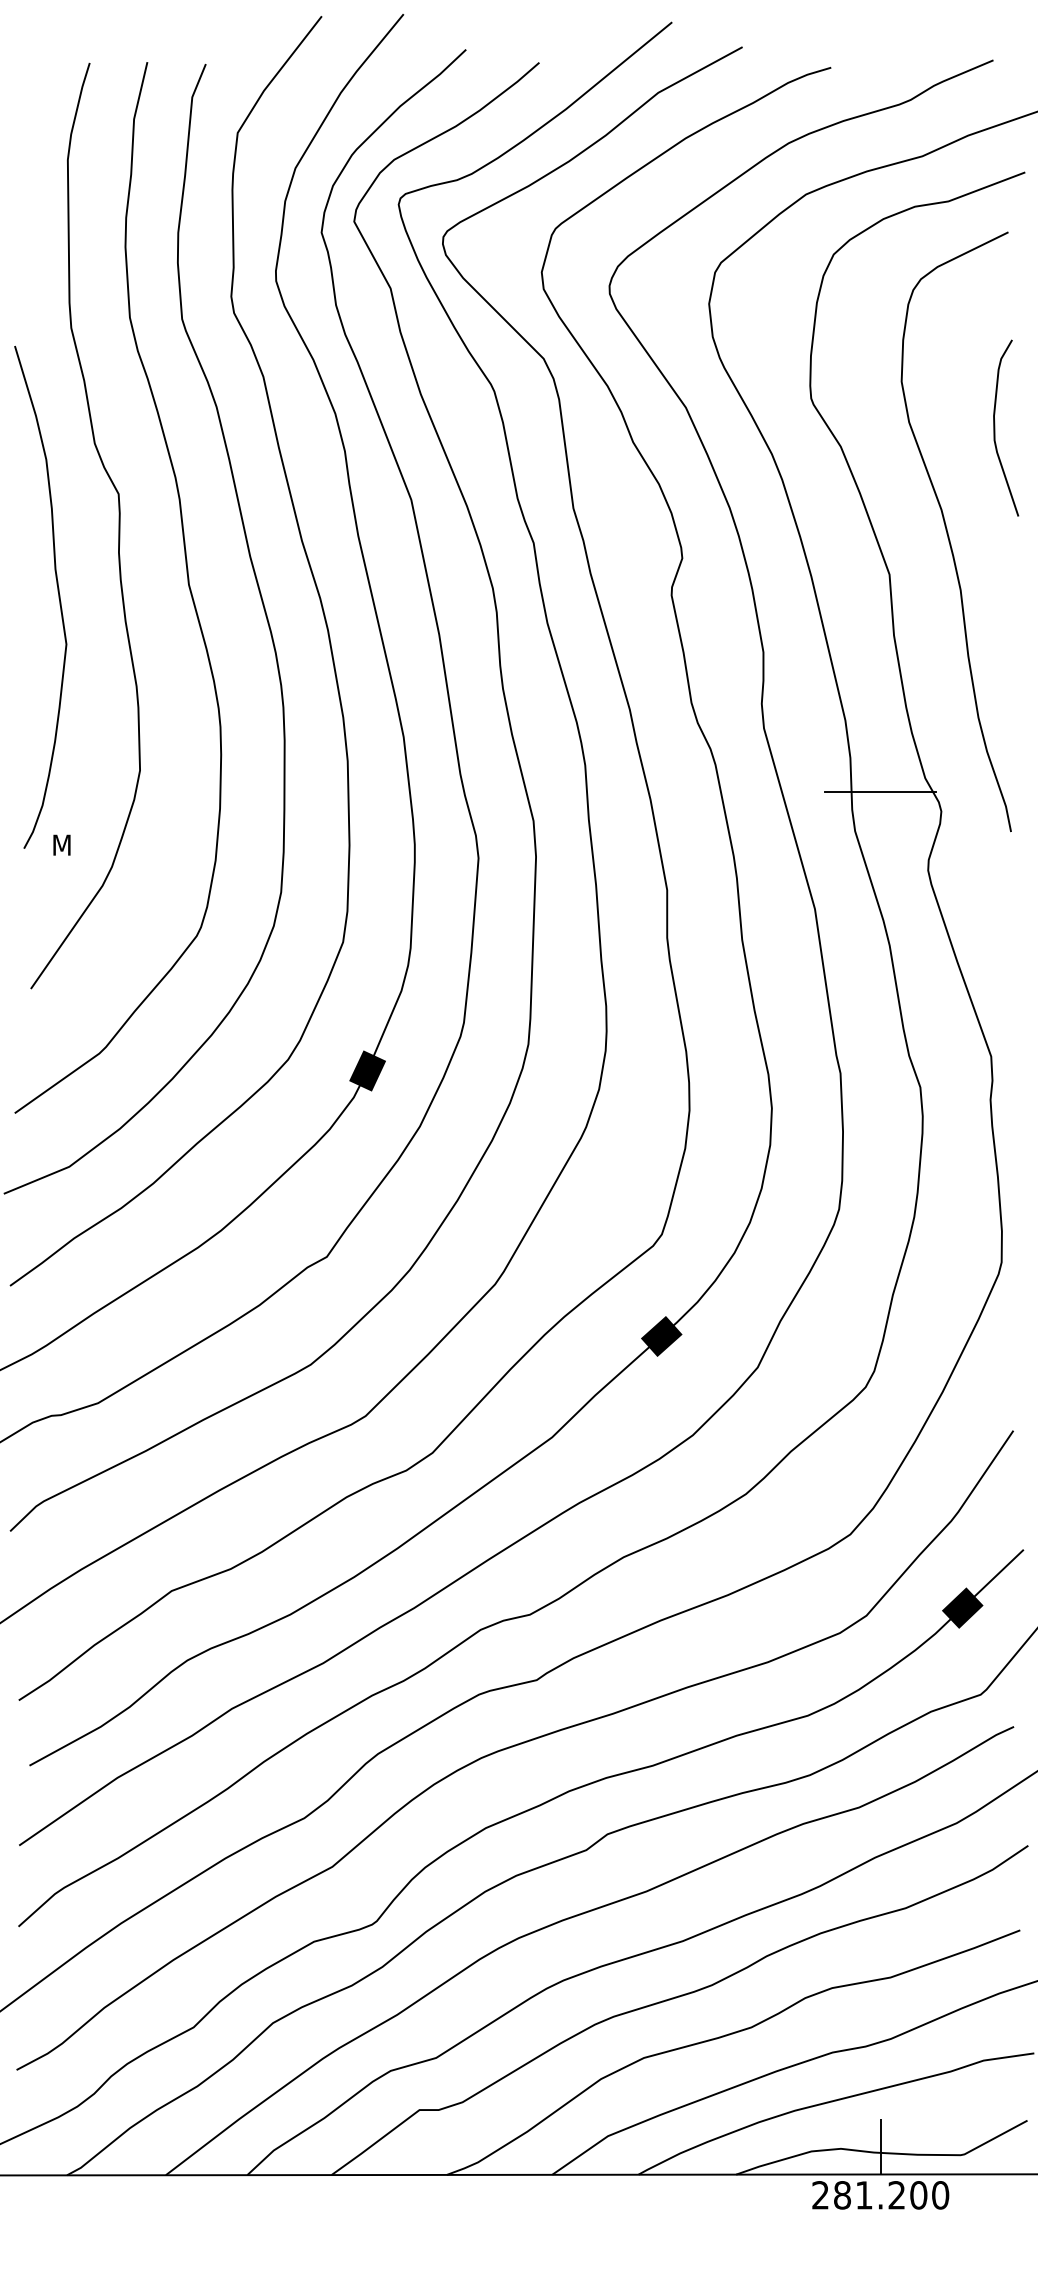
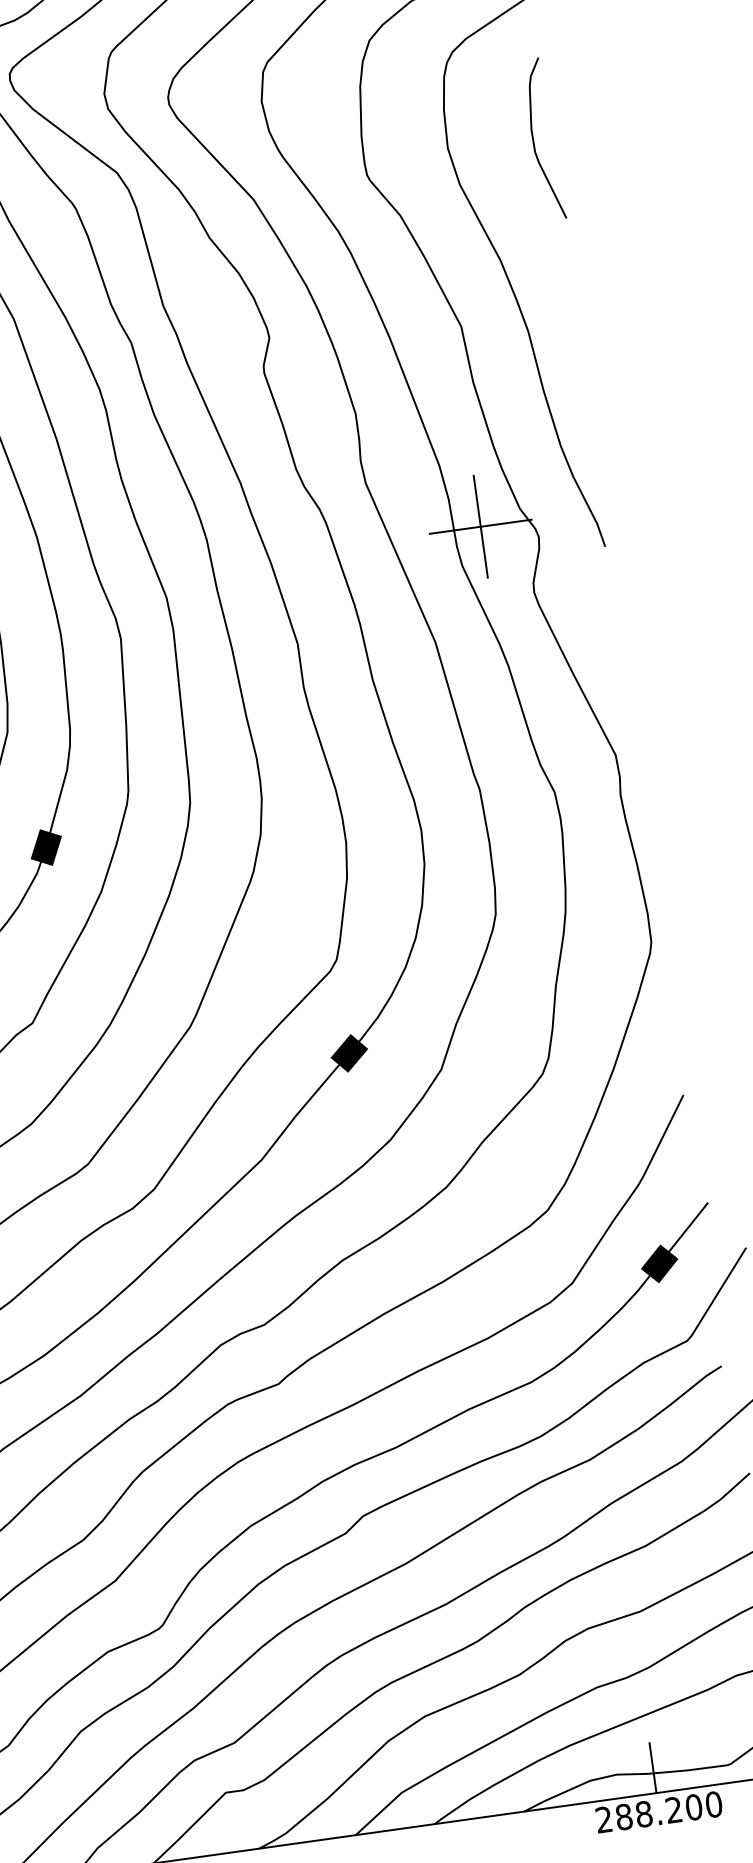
curve: (995, 427) -> (534, 139), moved
line: (880, 791) -> (480, 526), added
text: (863, 2195) -> (643, 1814), 281.200 -> 288.200

